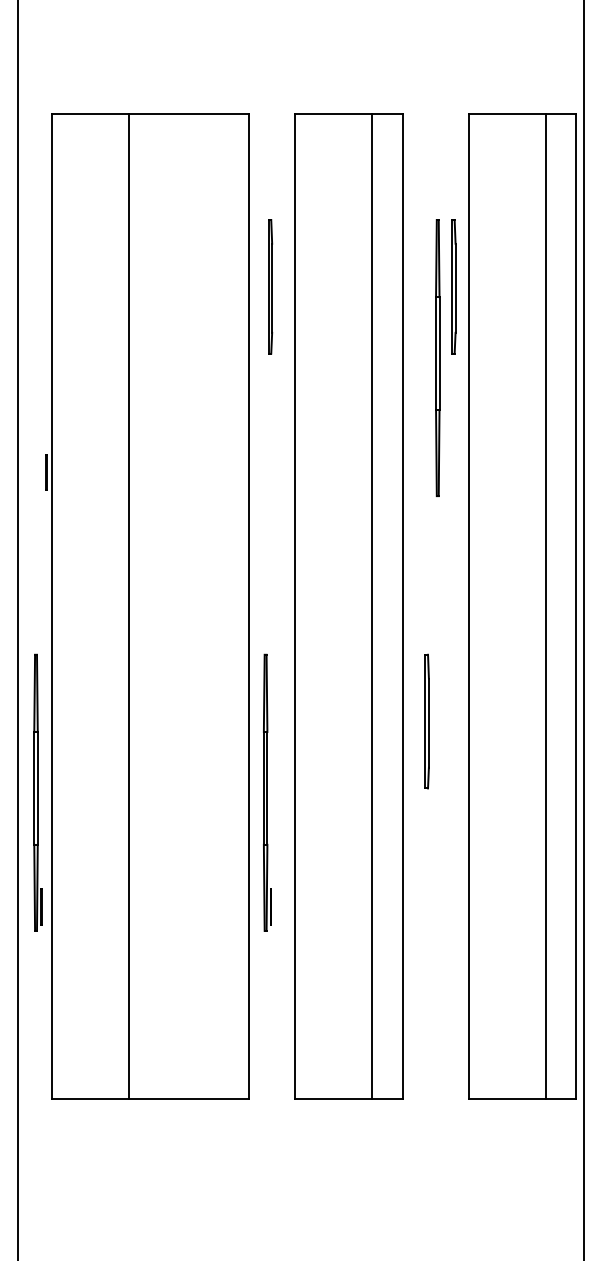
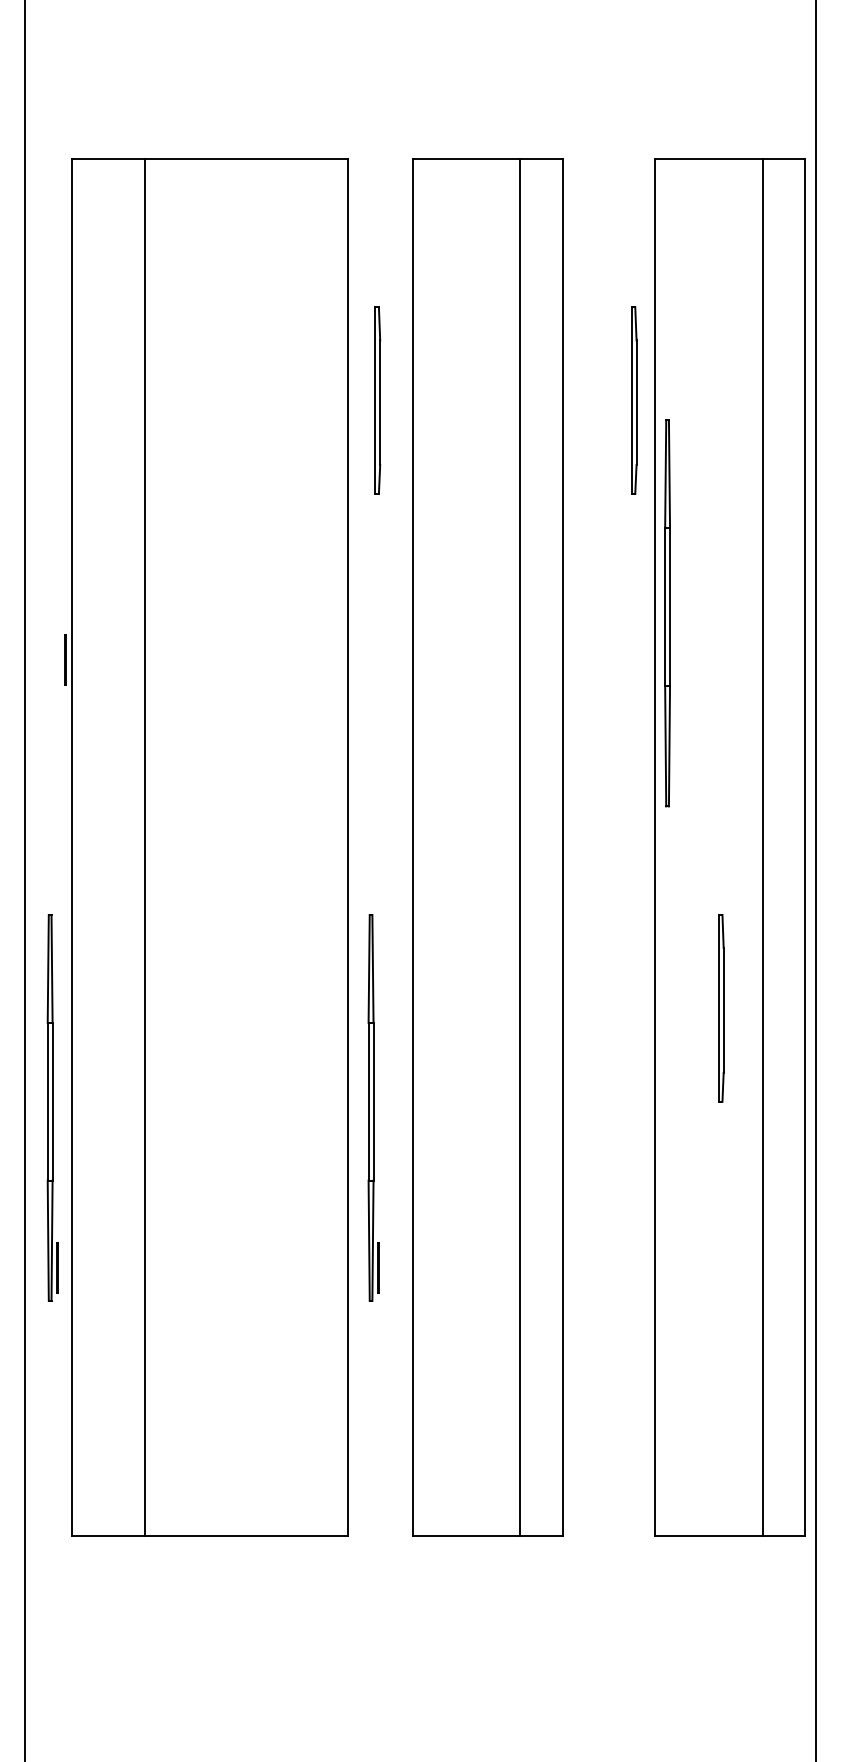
part: (437, 357) -> (667, 612), moved
line: (128, 606) -> (144, 847), moved
part: (426, 721) -> (720, 1008), moved

